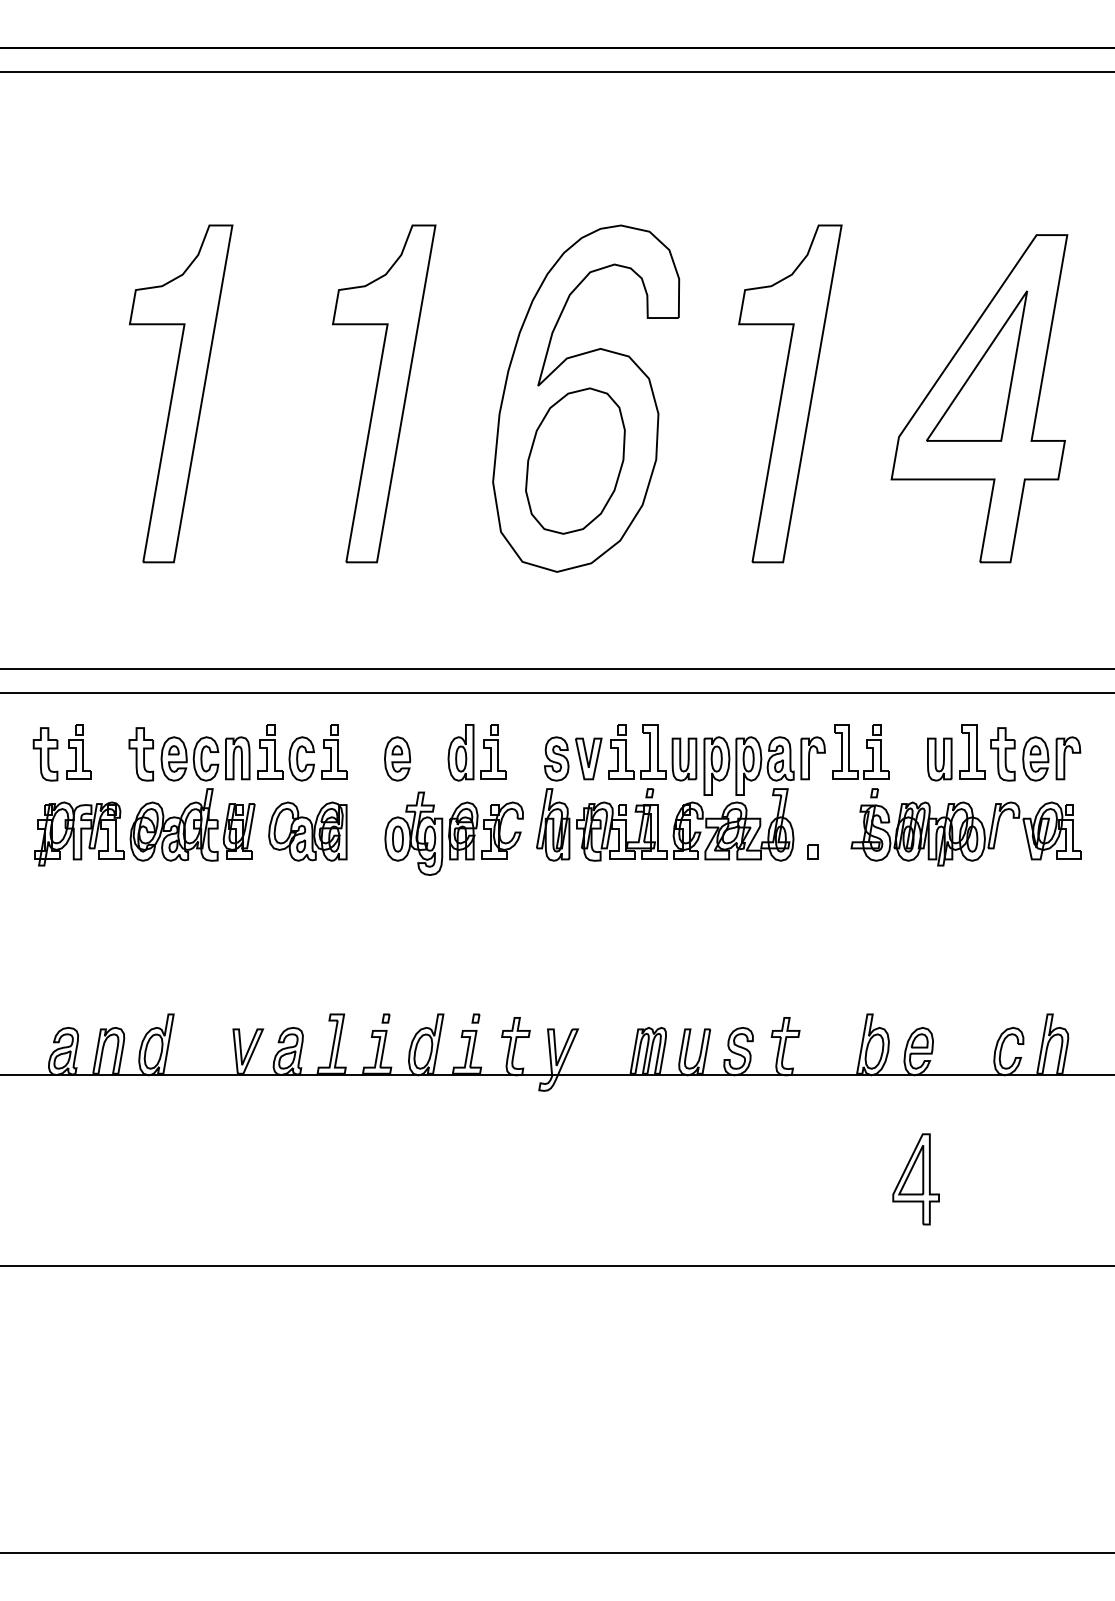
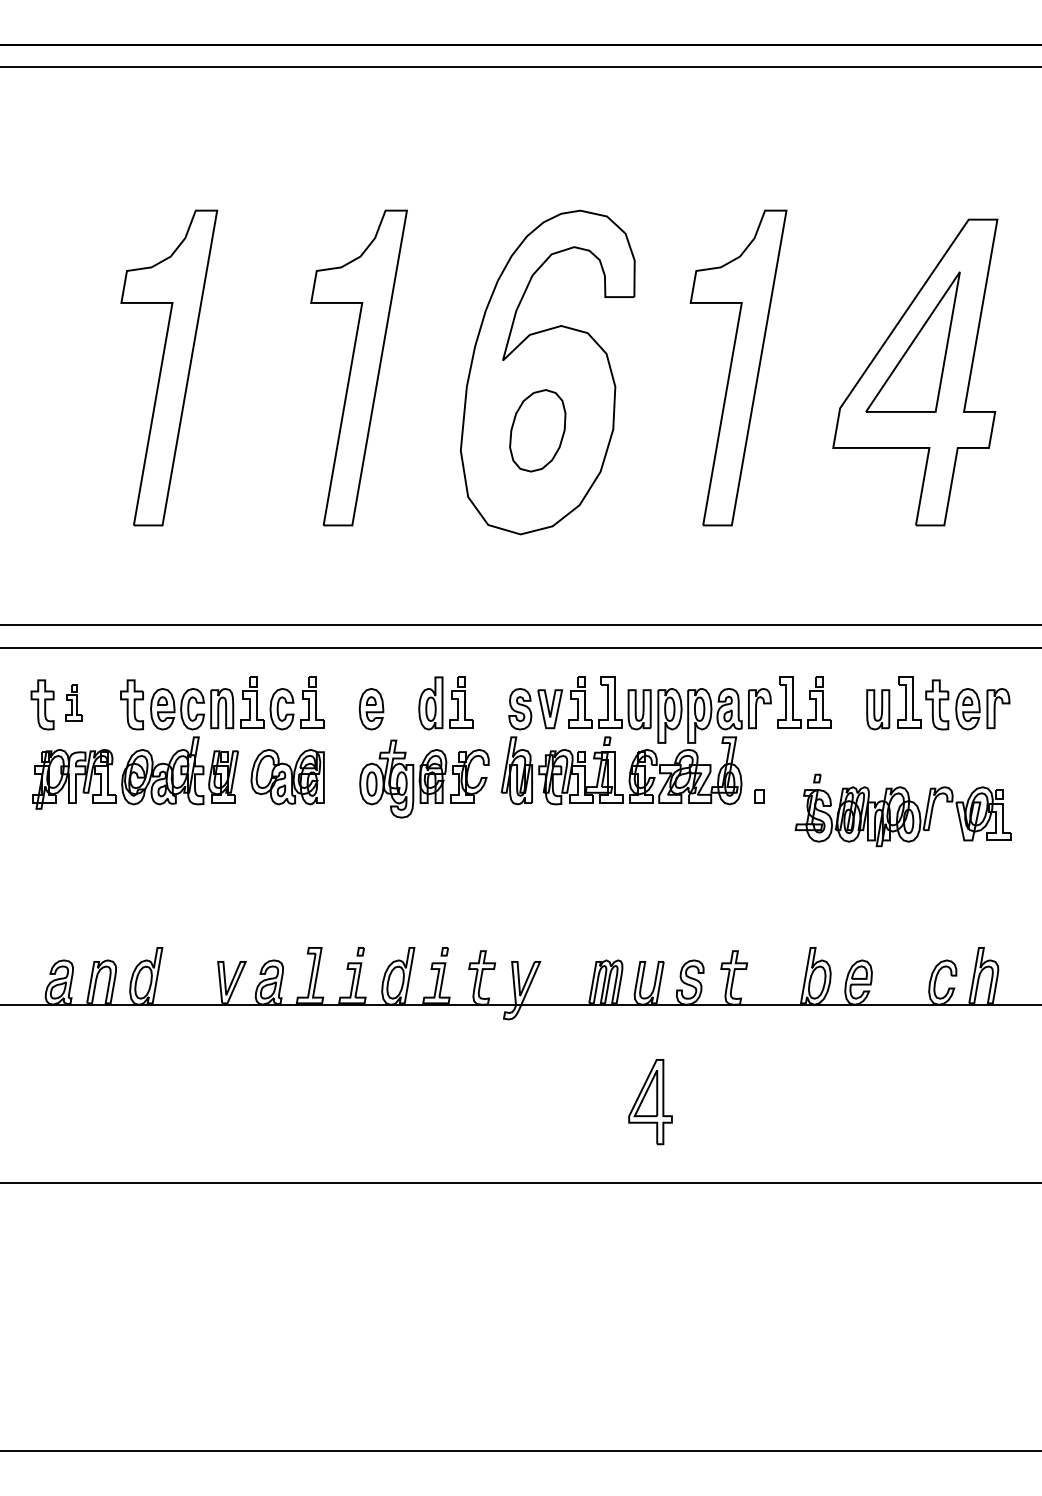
part: (575, 460) -> (537, 430), size x0.6
part: (78, 751) -> (73, 702), size x0.7
part: (965, 827) -> (902, 810), moved
part: (915, 1179) -> (649, 1102), moved

